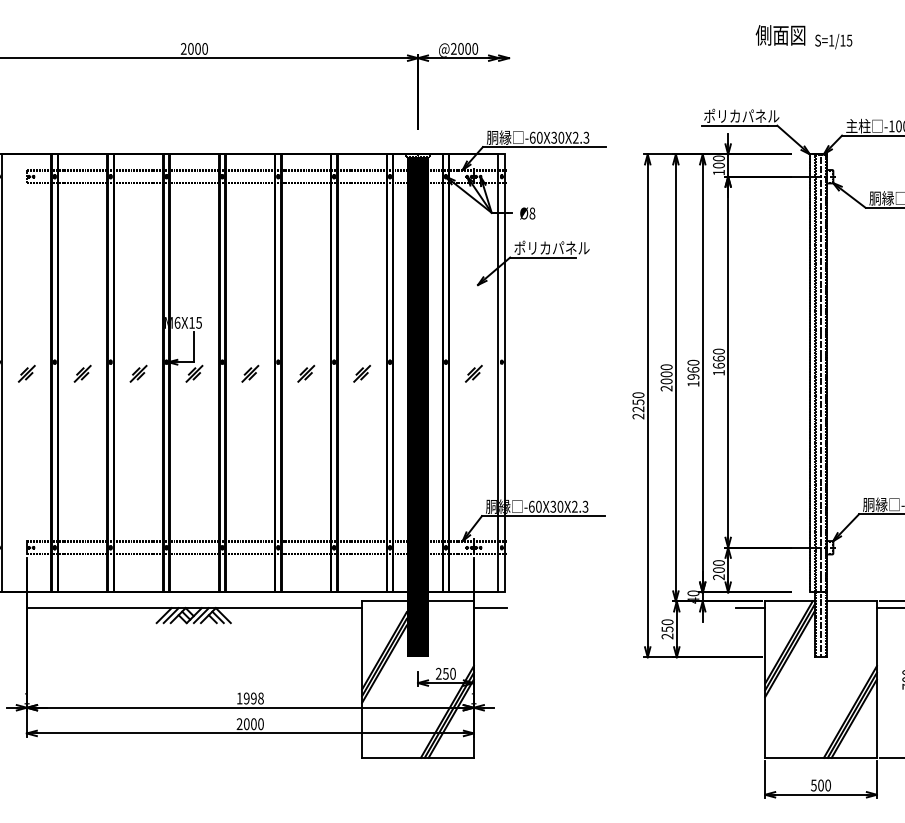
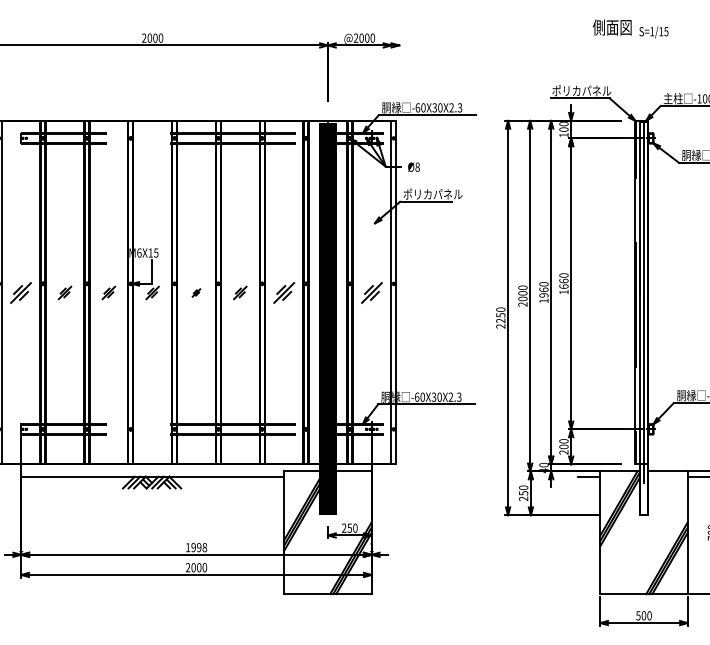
part: (27, 373) -> (21, 292), size x1.6
part: (250, 373) -> (196, 292), size x0.6
part: (361, 373) -> (283, 292), size x1.6
part: (473, 373) -> (371, 292), size x1.6
line: (490, 607) -> (384, 476), removed

